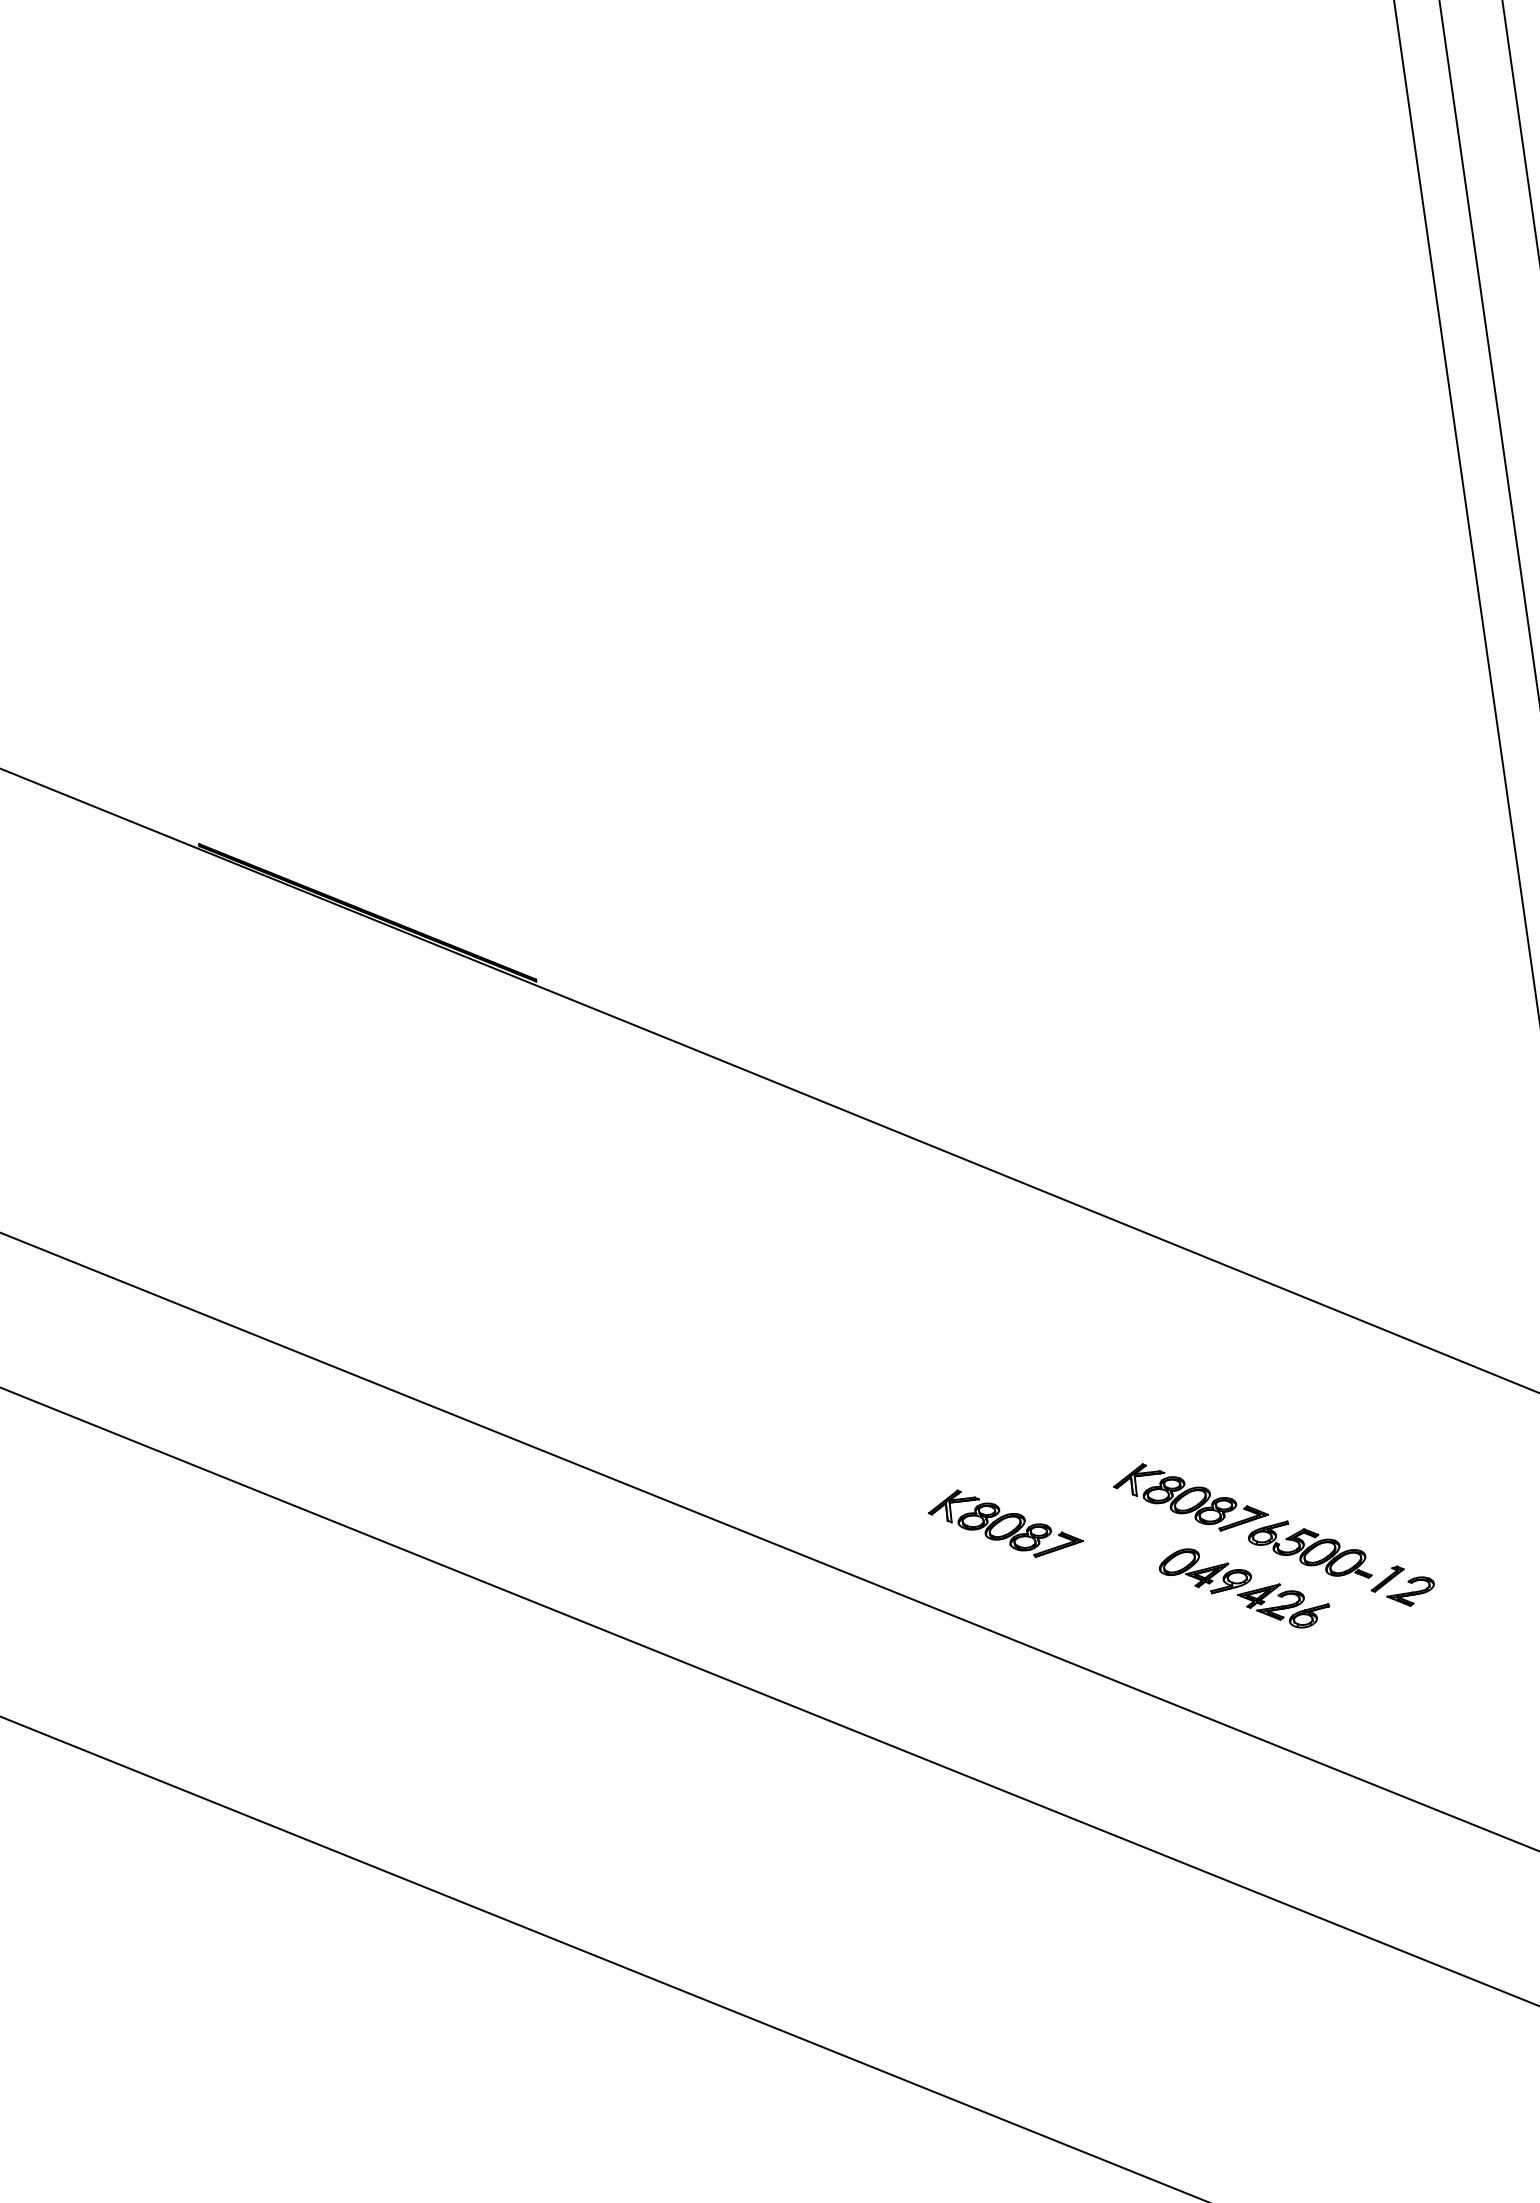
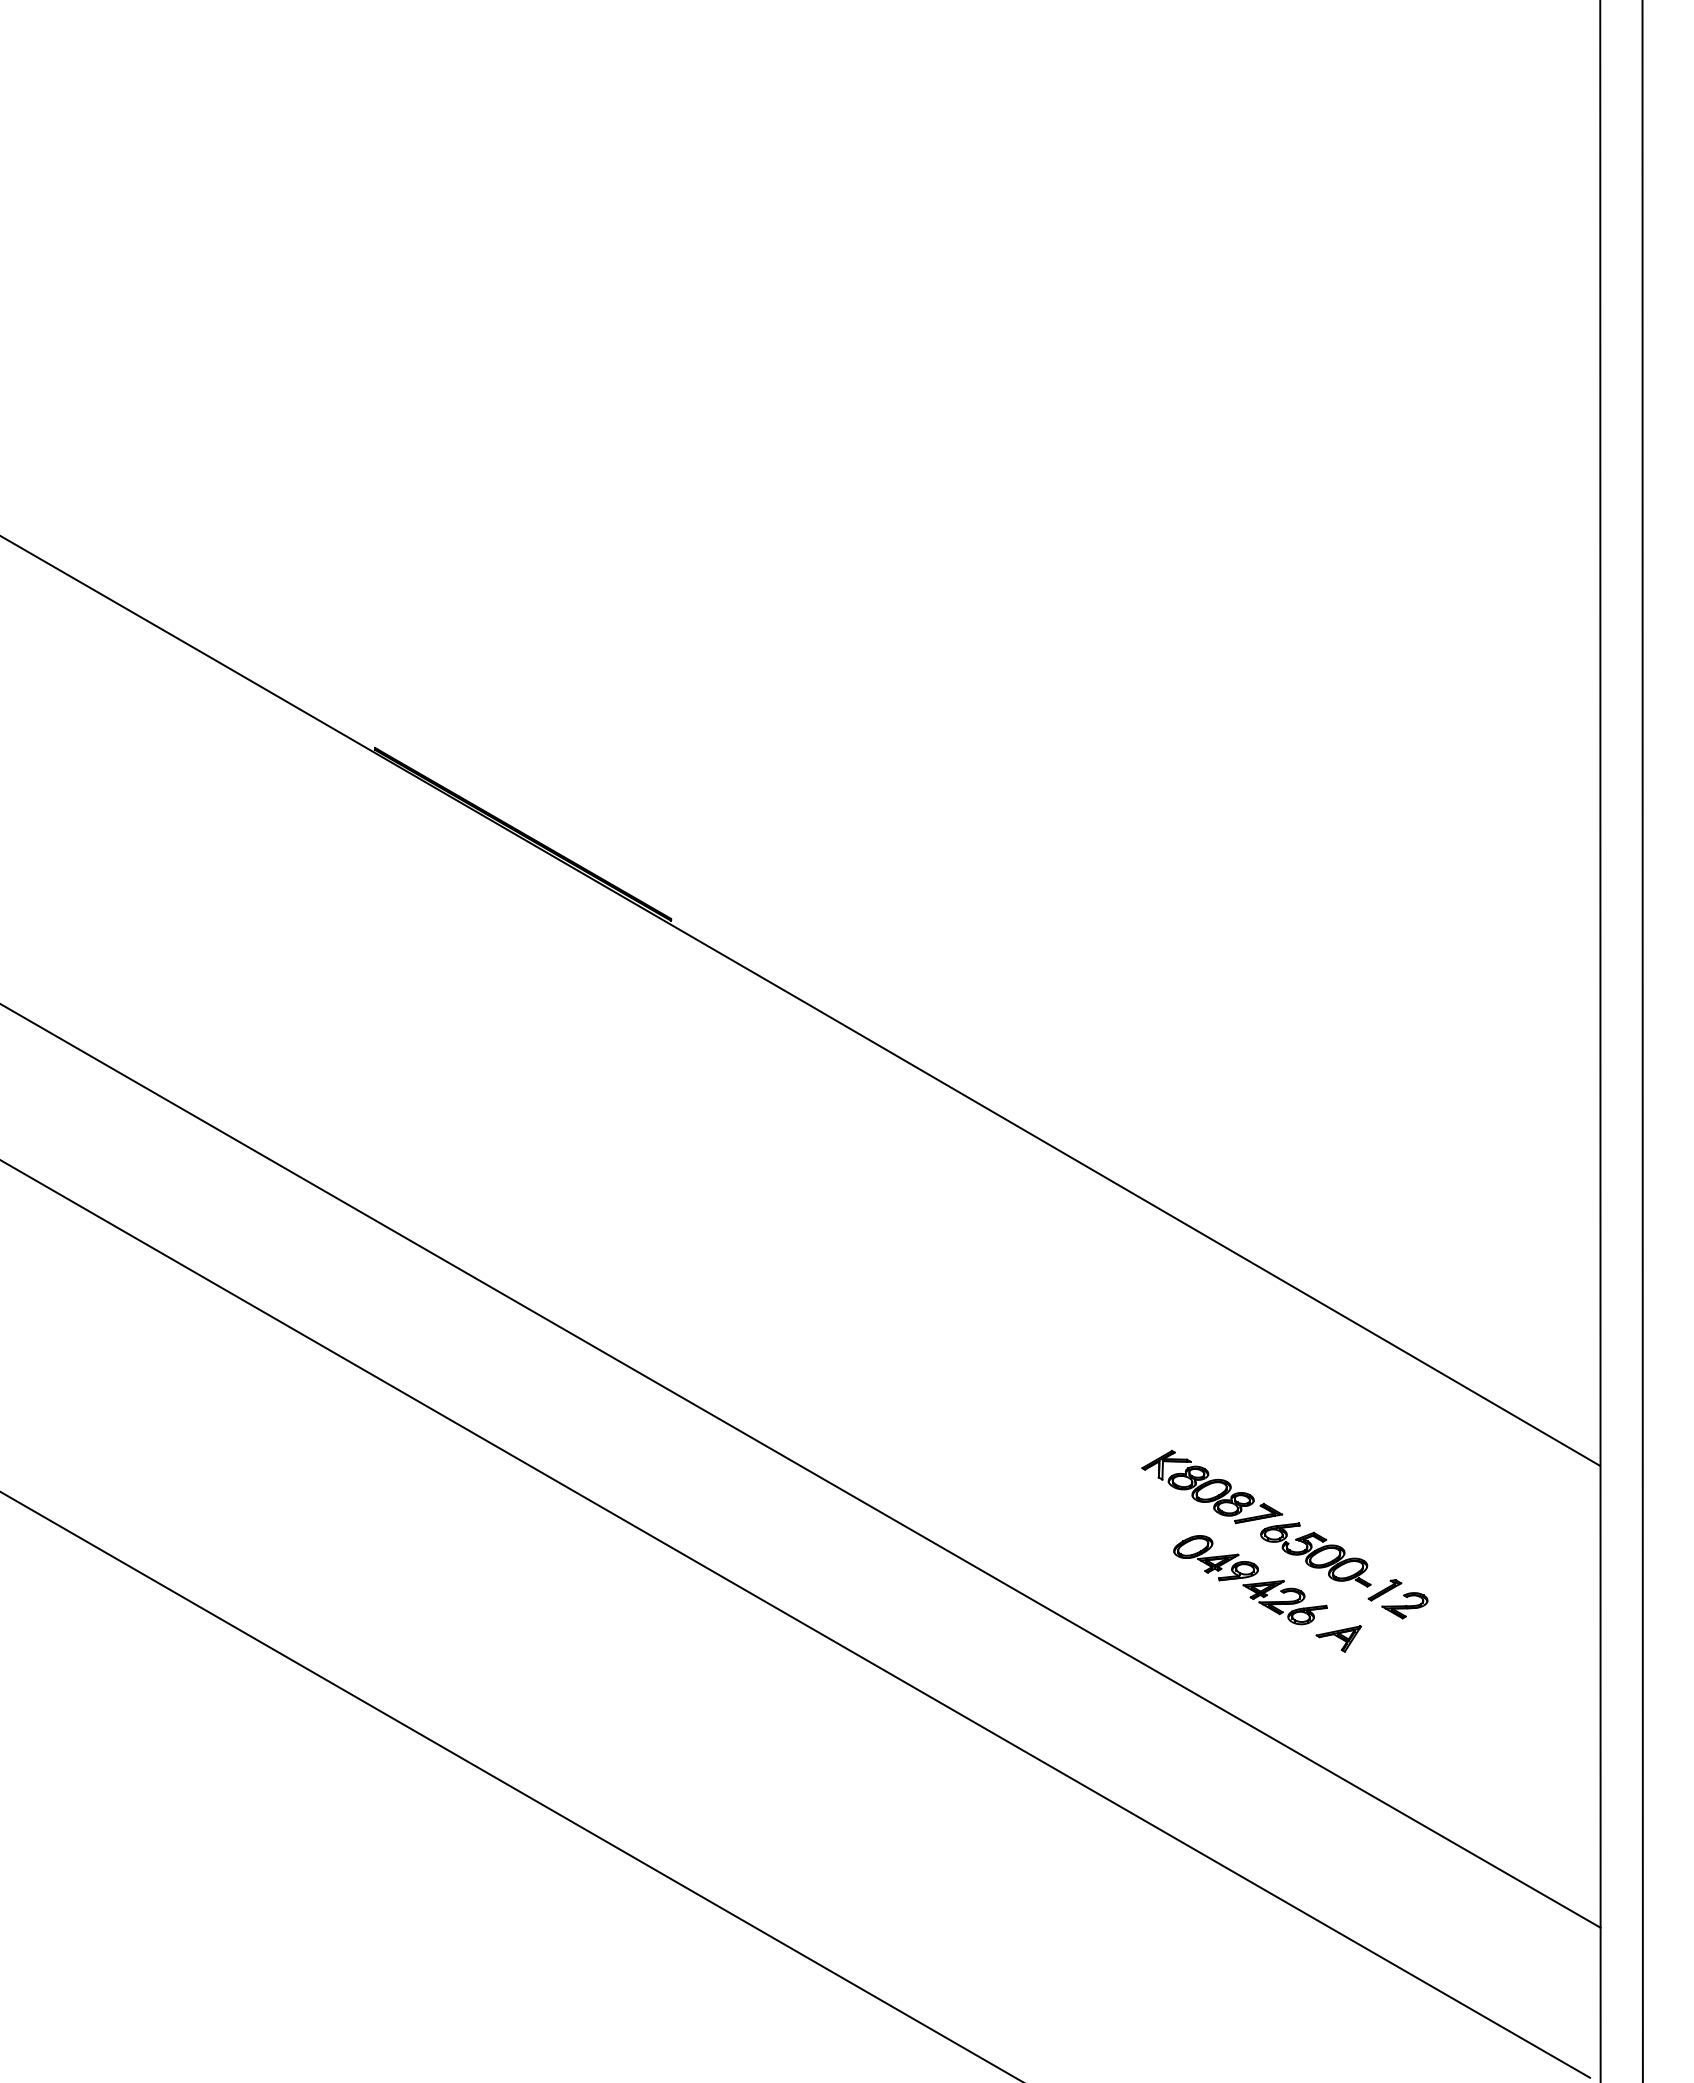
part: (1005, 1523) -> (1036, 1487), removed
part: (1345, 1636) -> (1338, 1638), added

